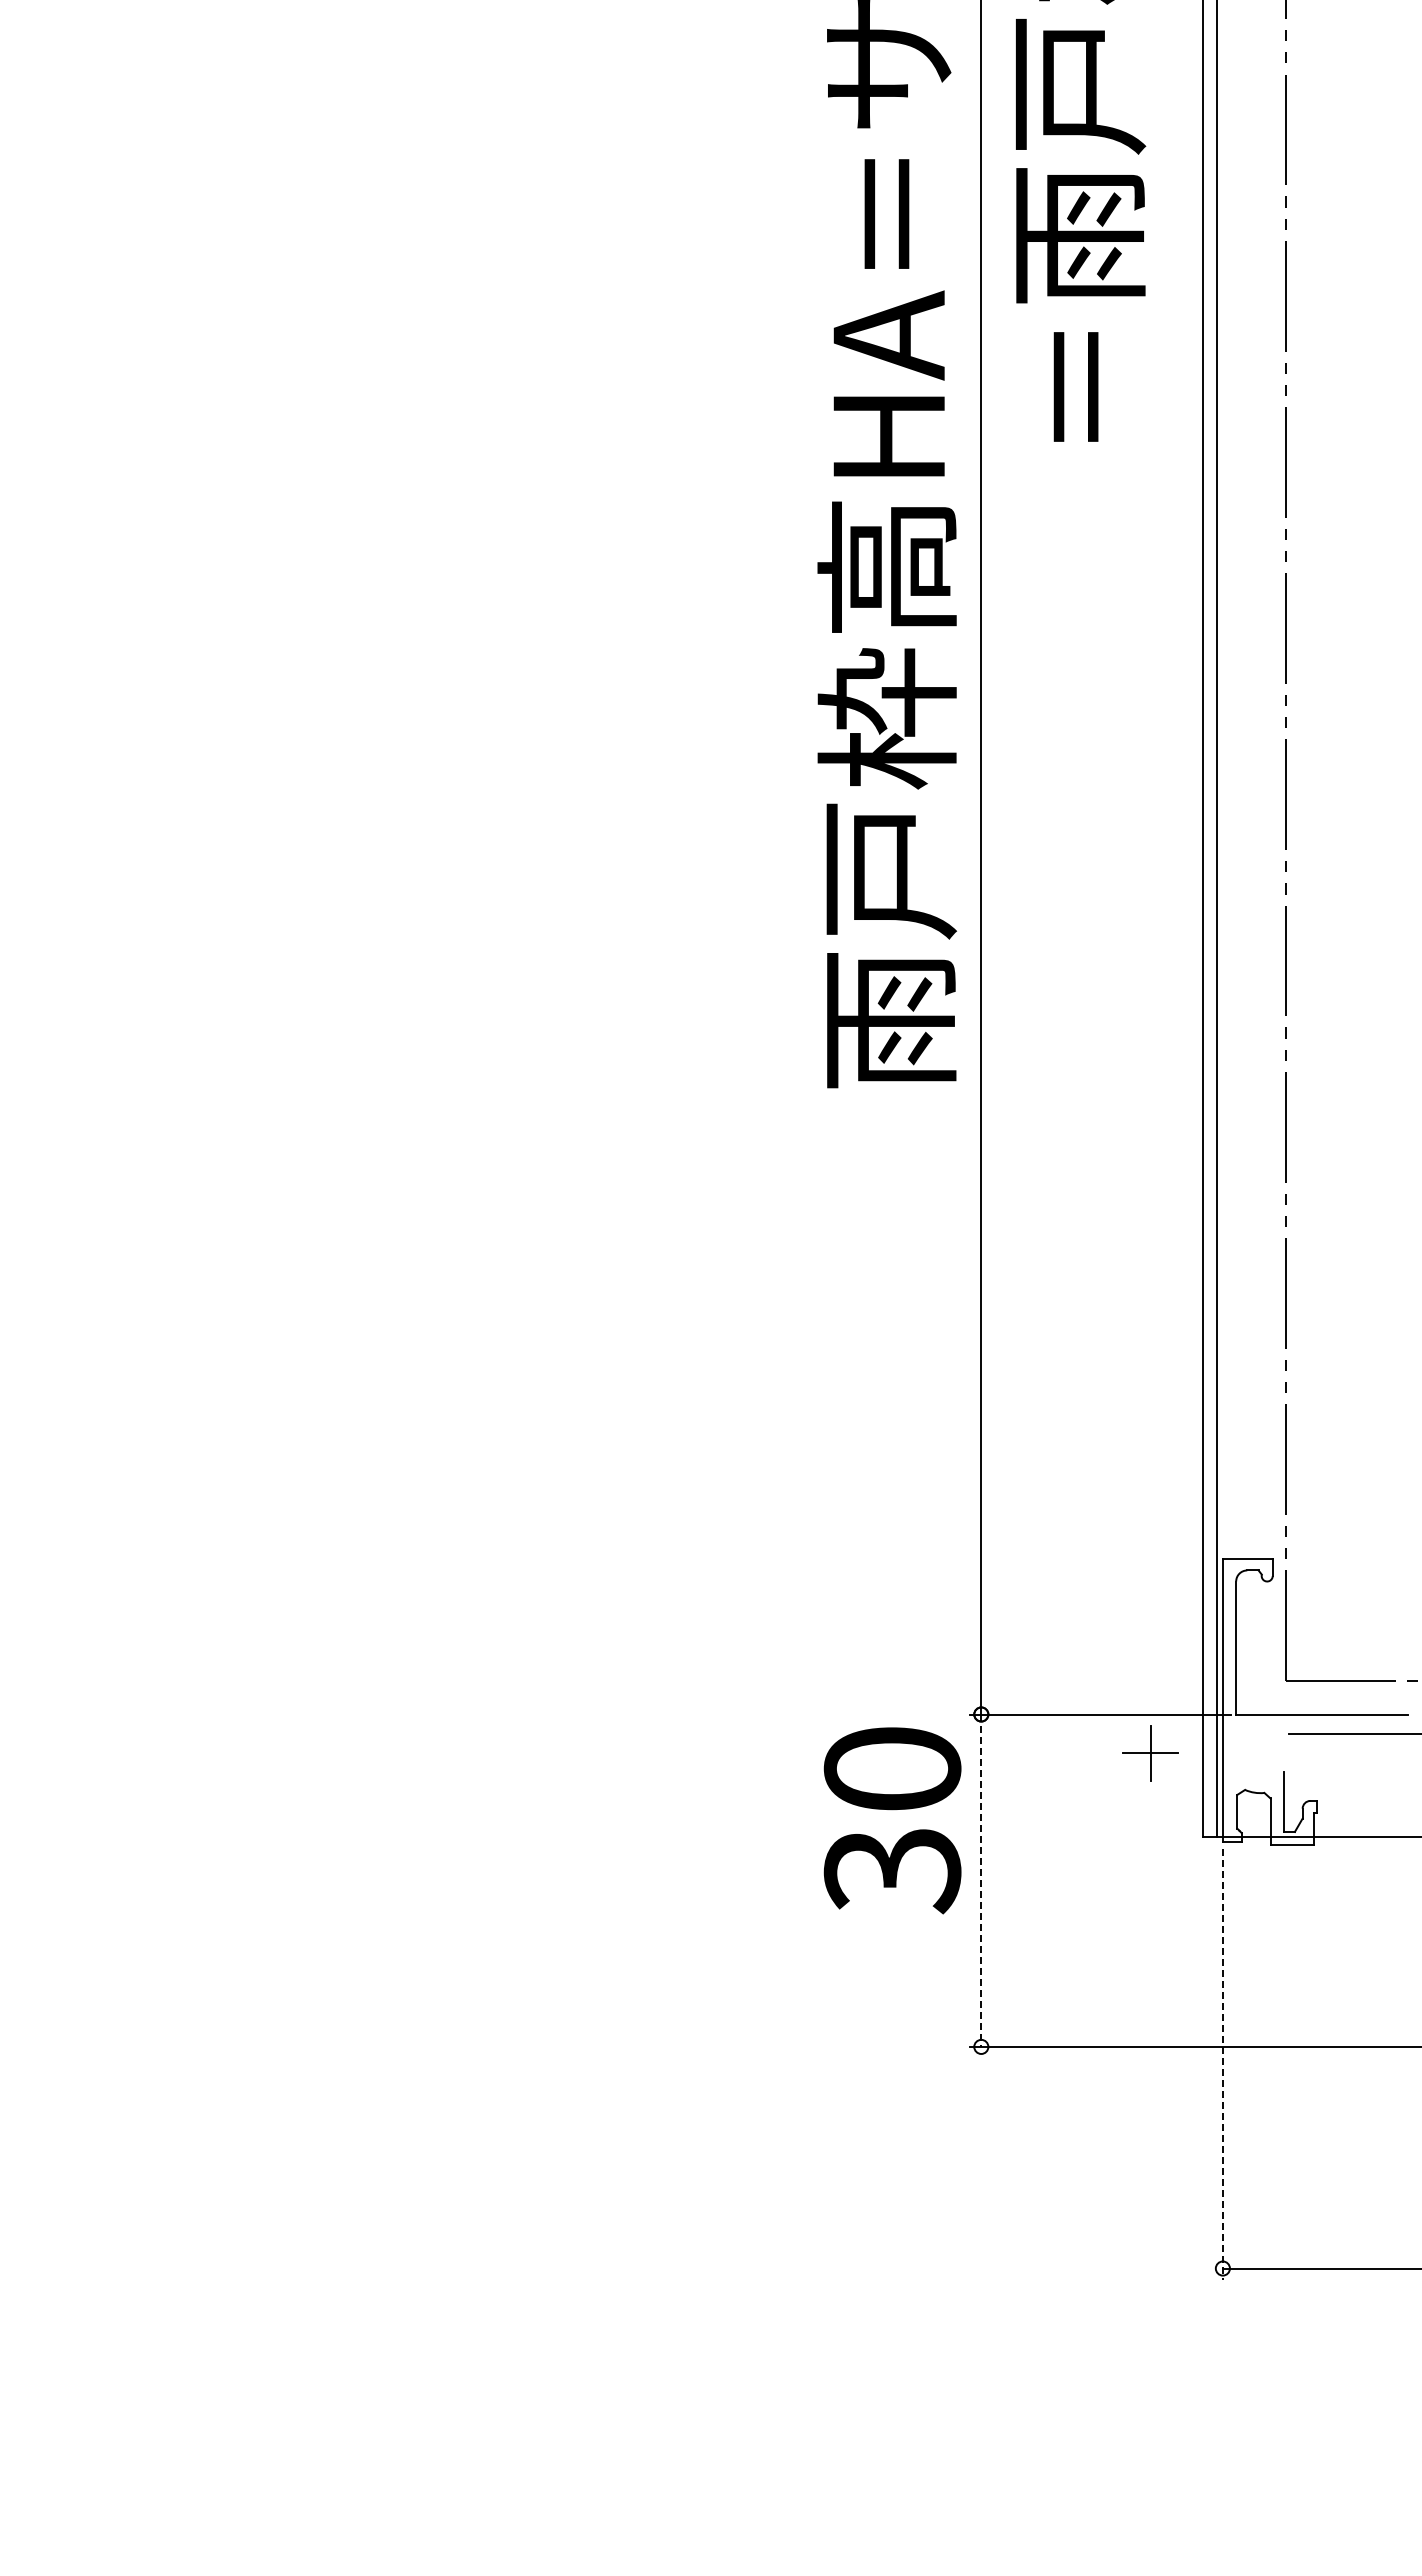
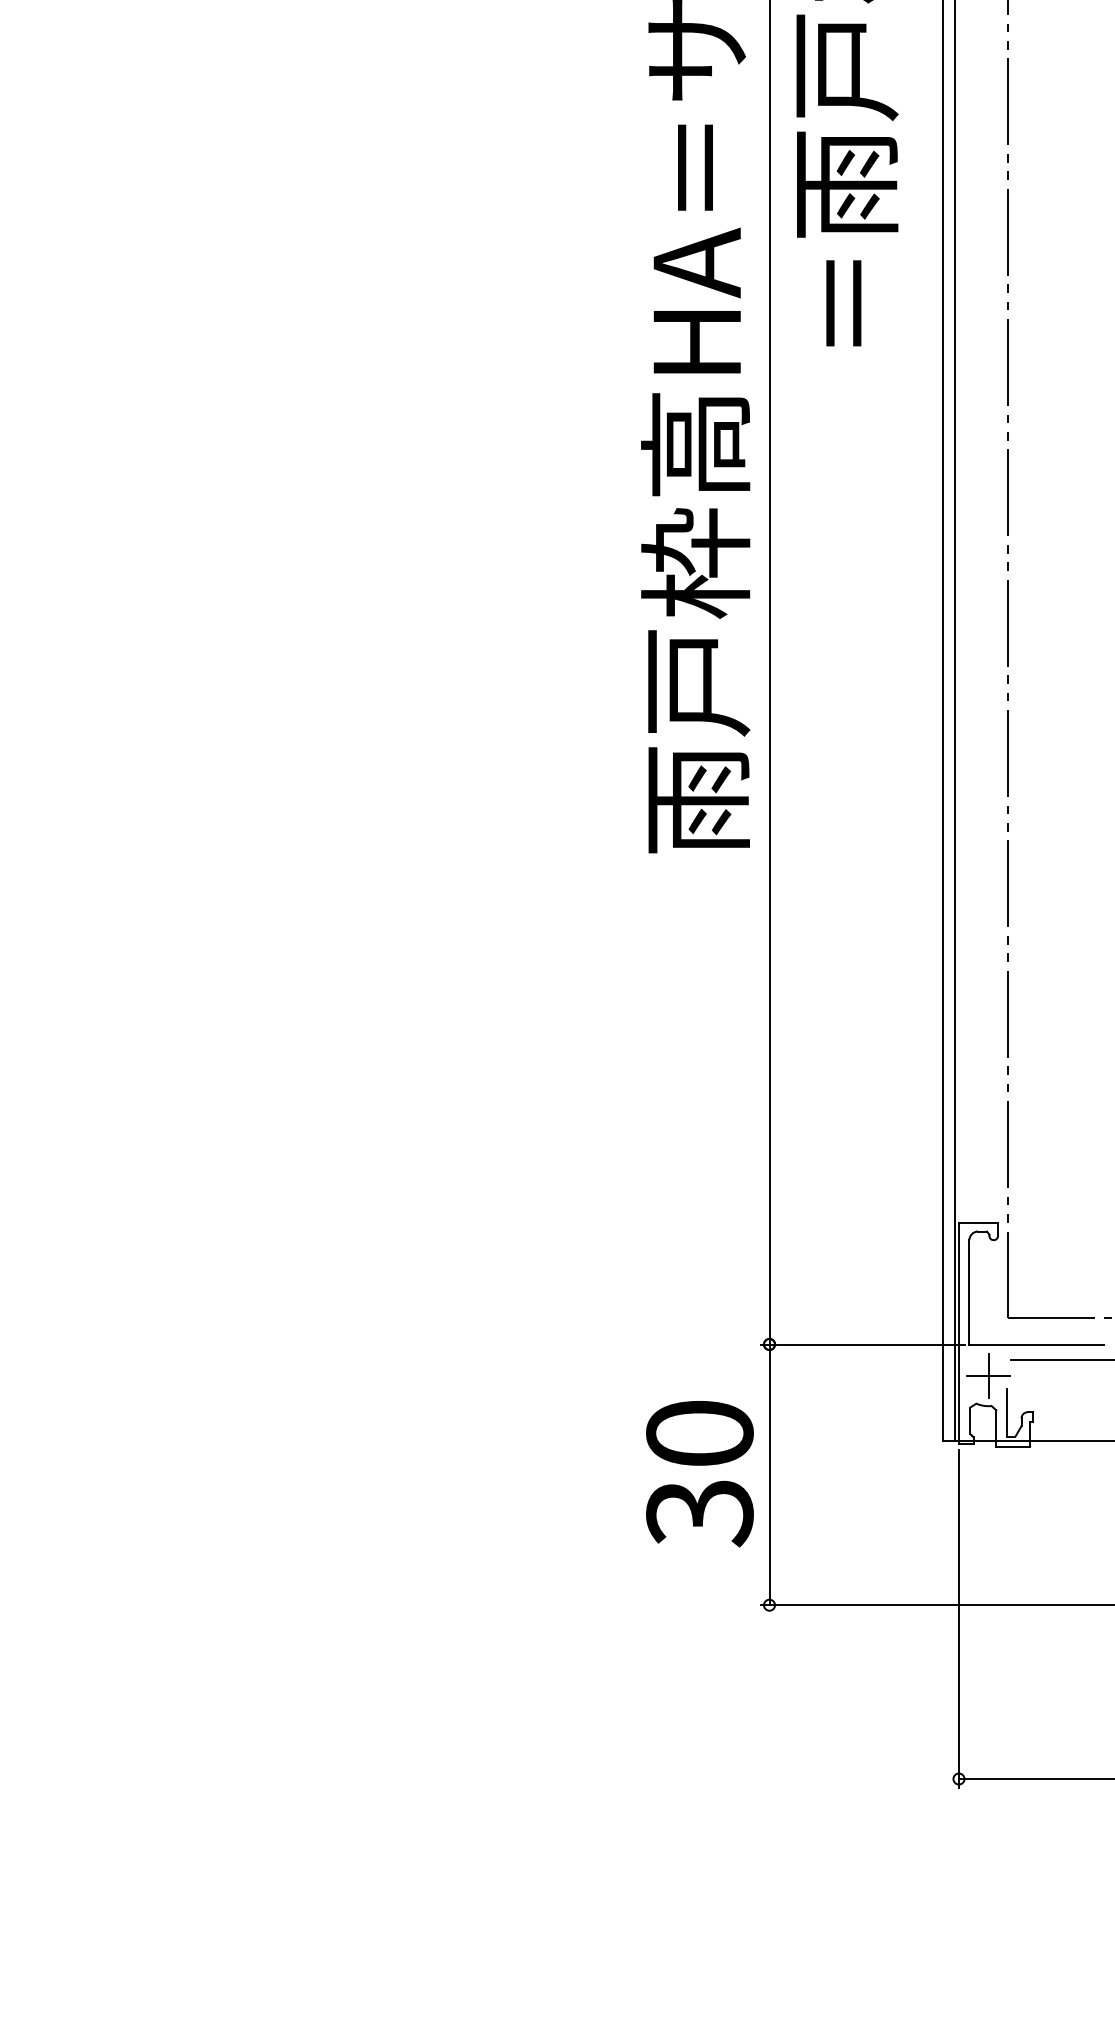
part: (1150, 1753) -> (988, 1375), moved
text: (892, 1820) -> (699, 1473), moved
line: (981, 1881) -> (769, 1475), dashed -> solid
line: (1222, 2064) -> (958, 1619), dashed -> solid

